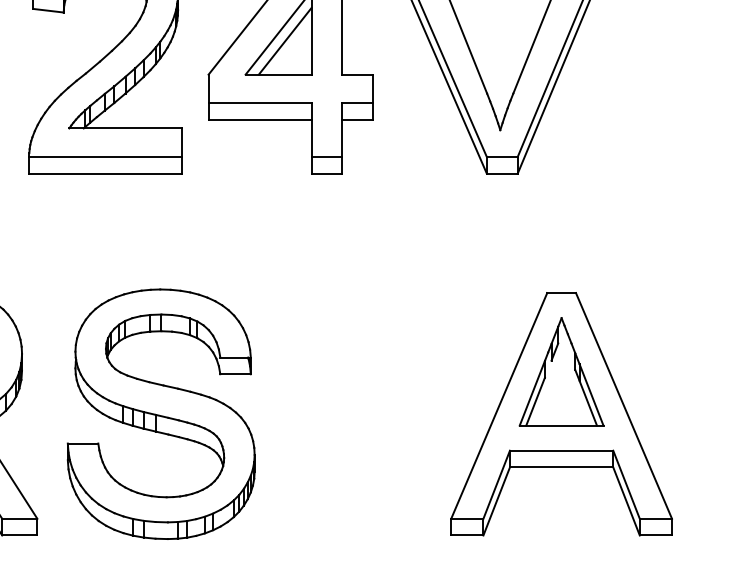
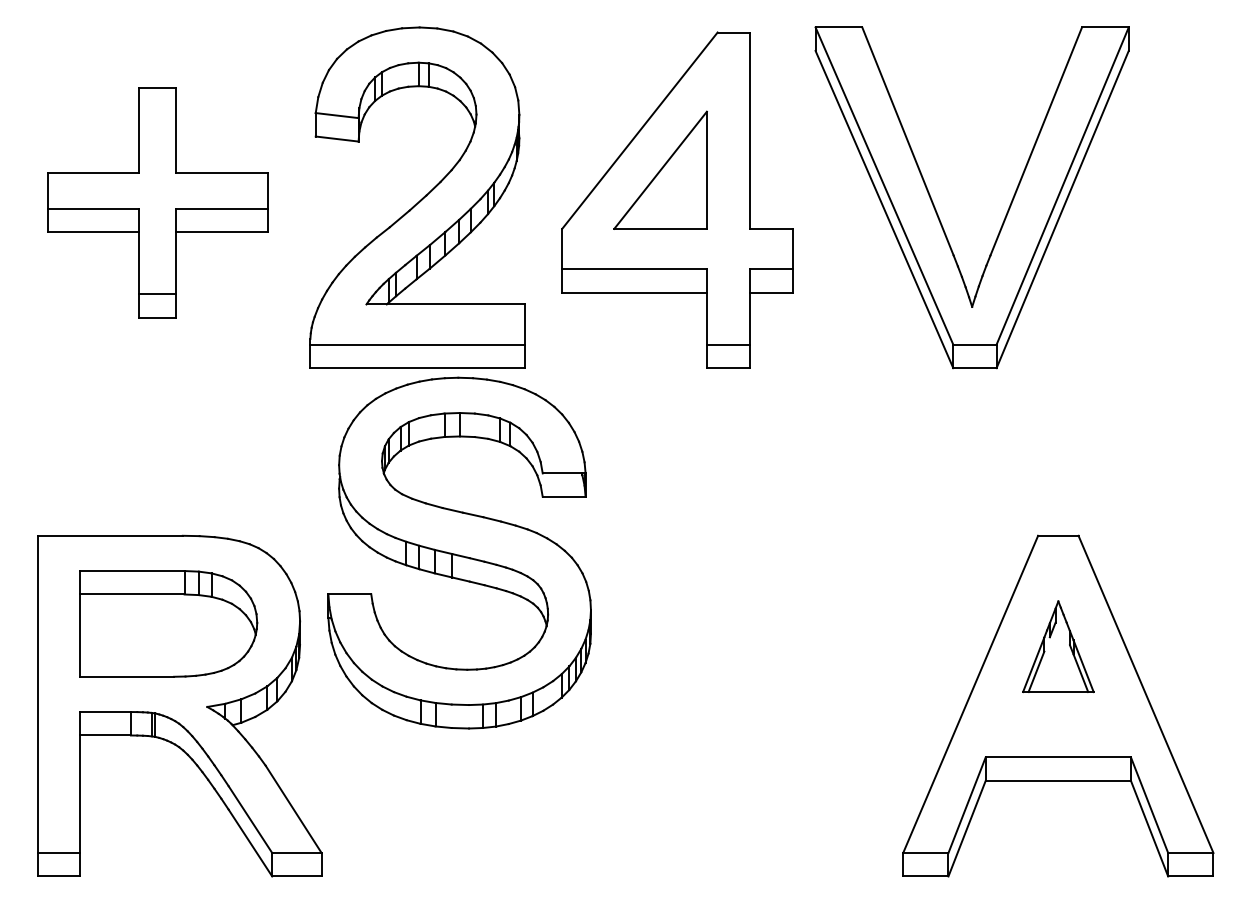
line: (284, 40) -> (669, 181), removed
part: (561, 371) -> (1058, 646), size x0.6
part: (161, 413) -> (459, 552), moved

